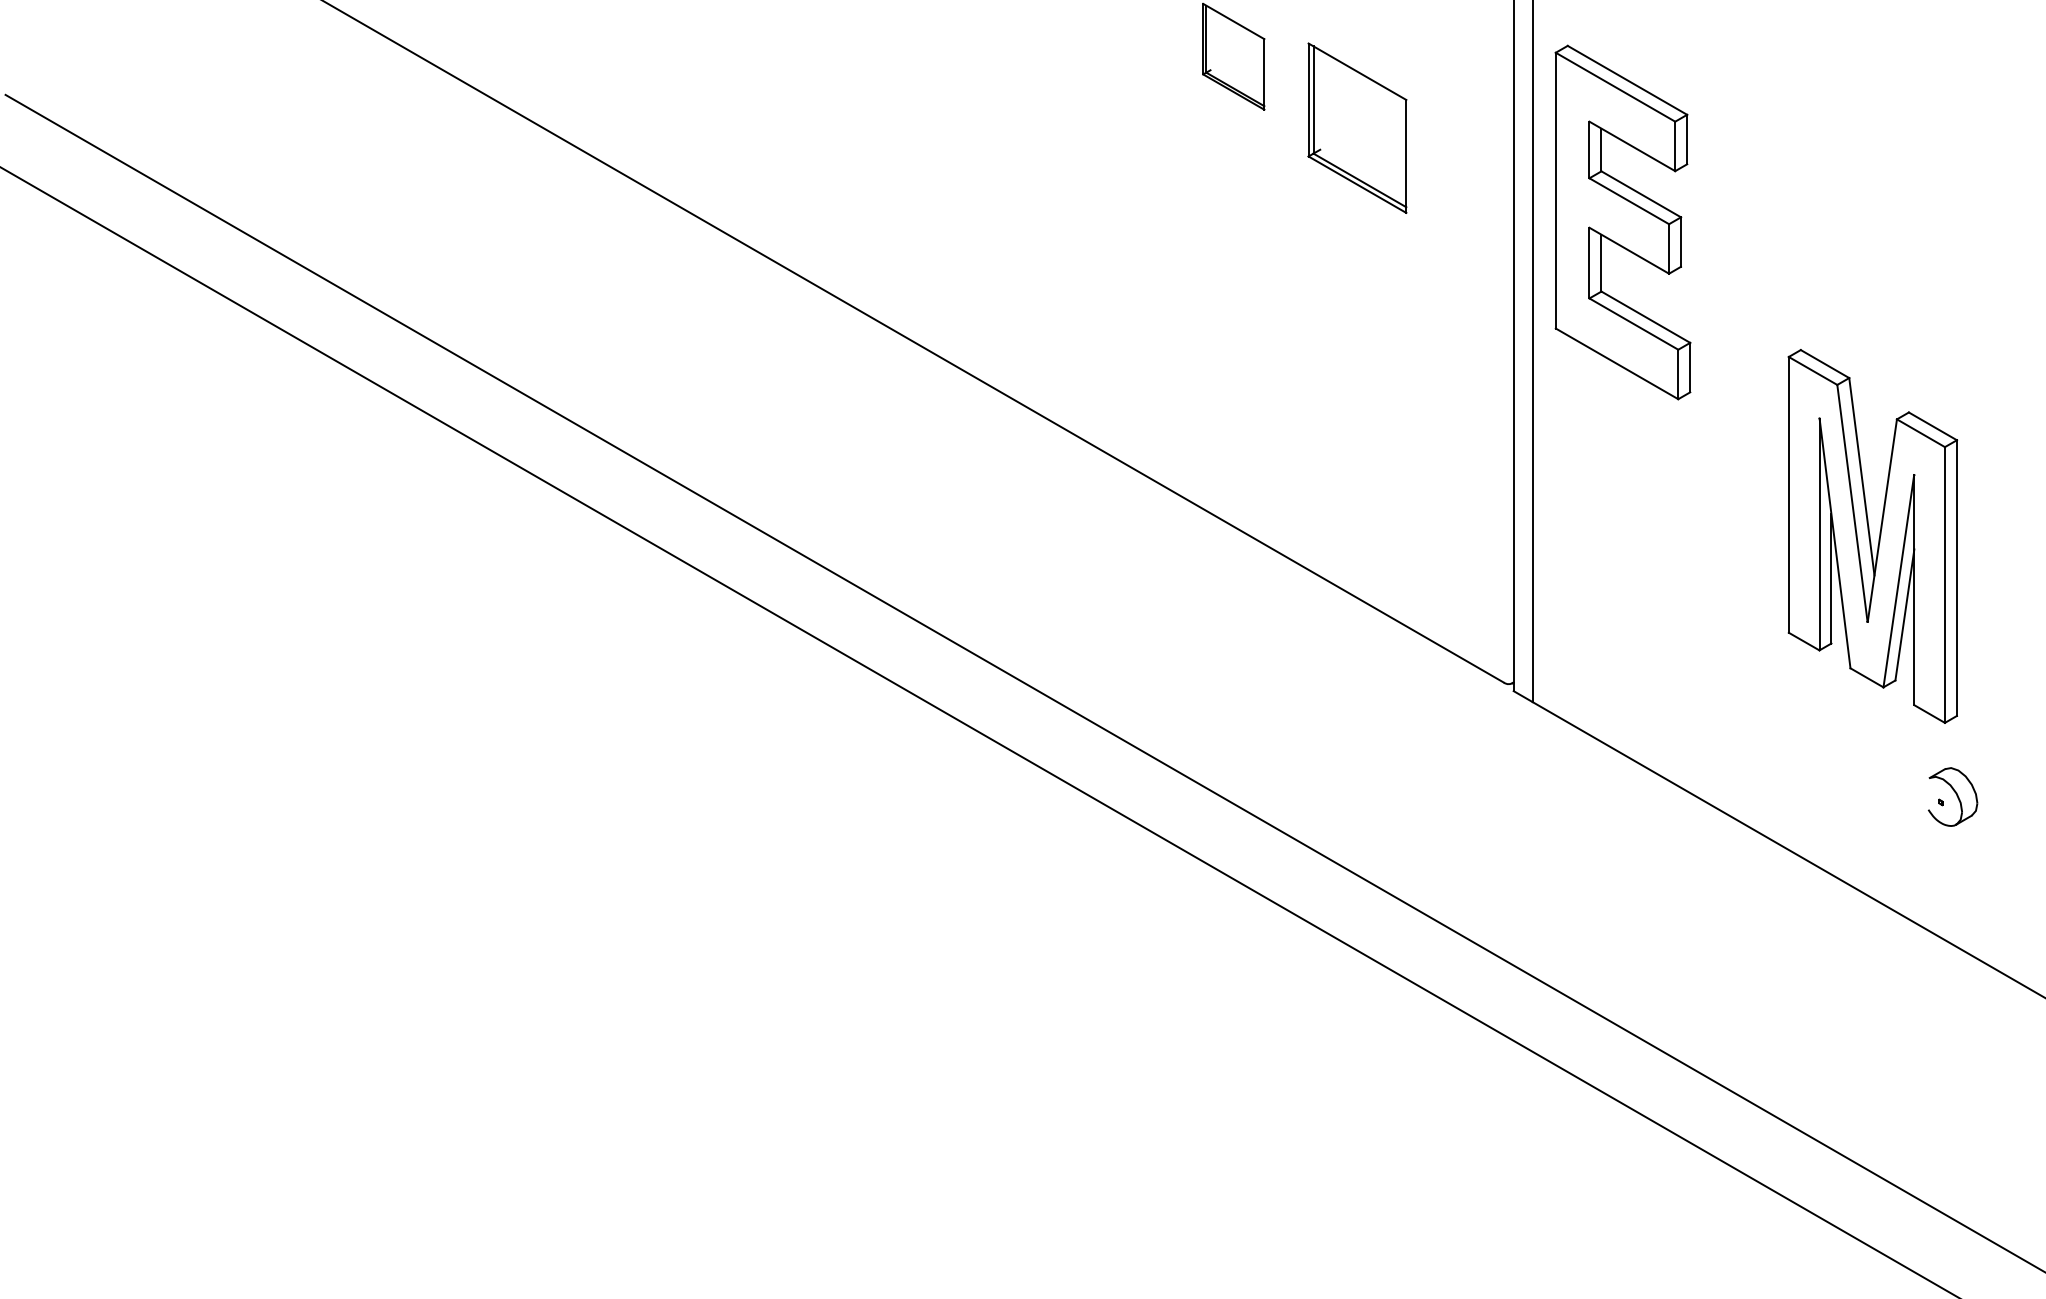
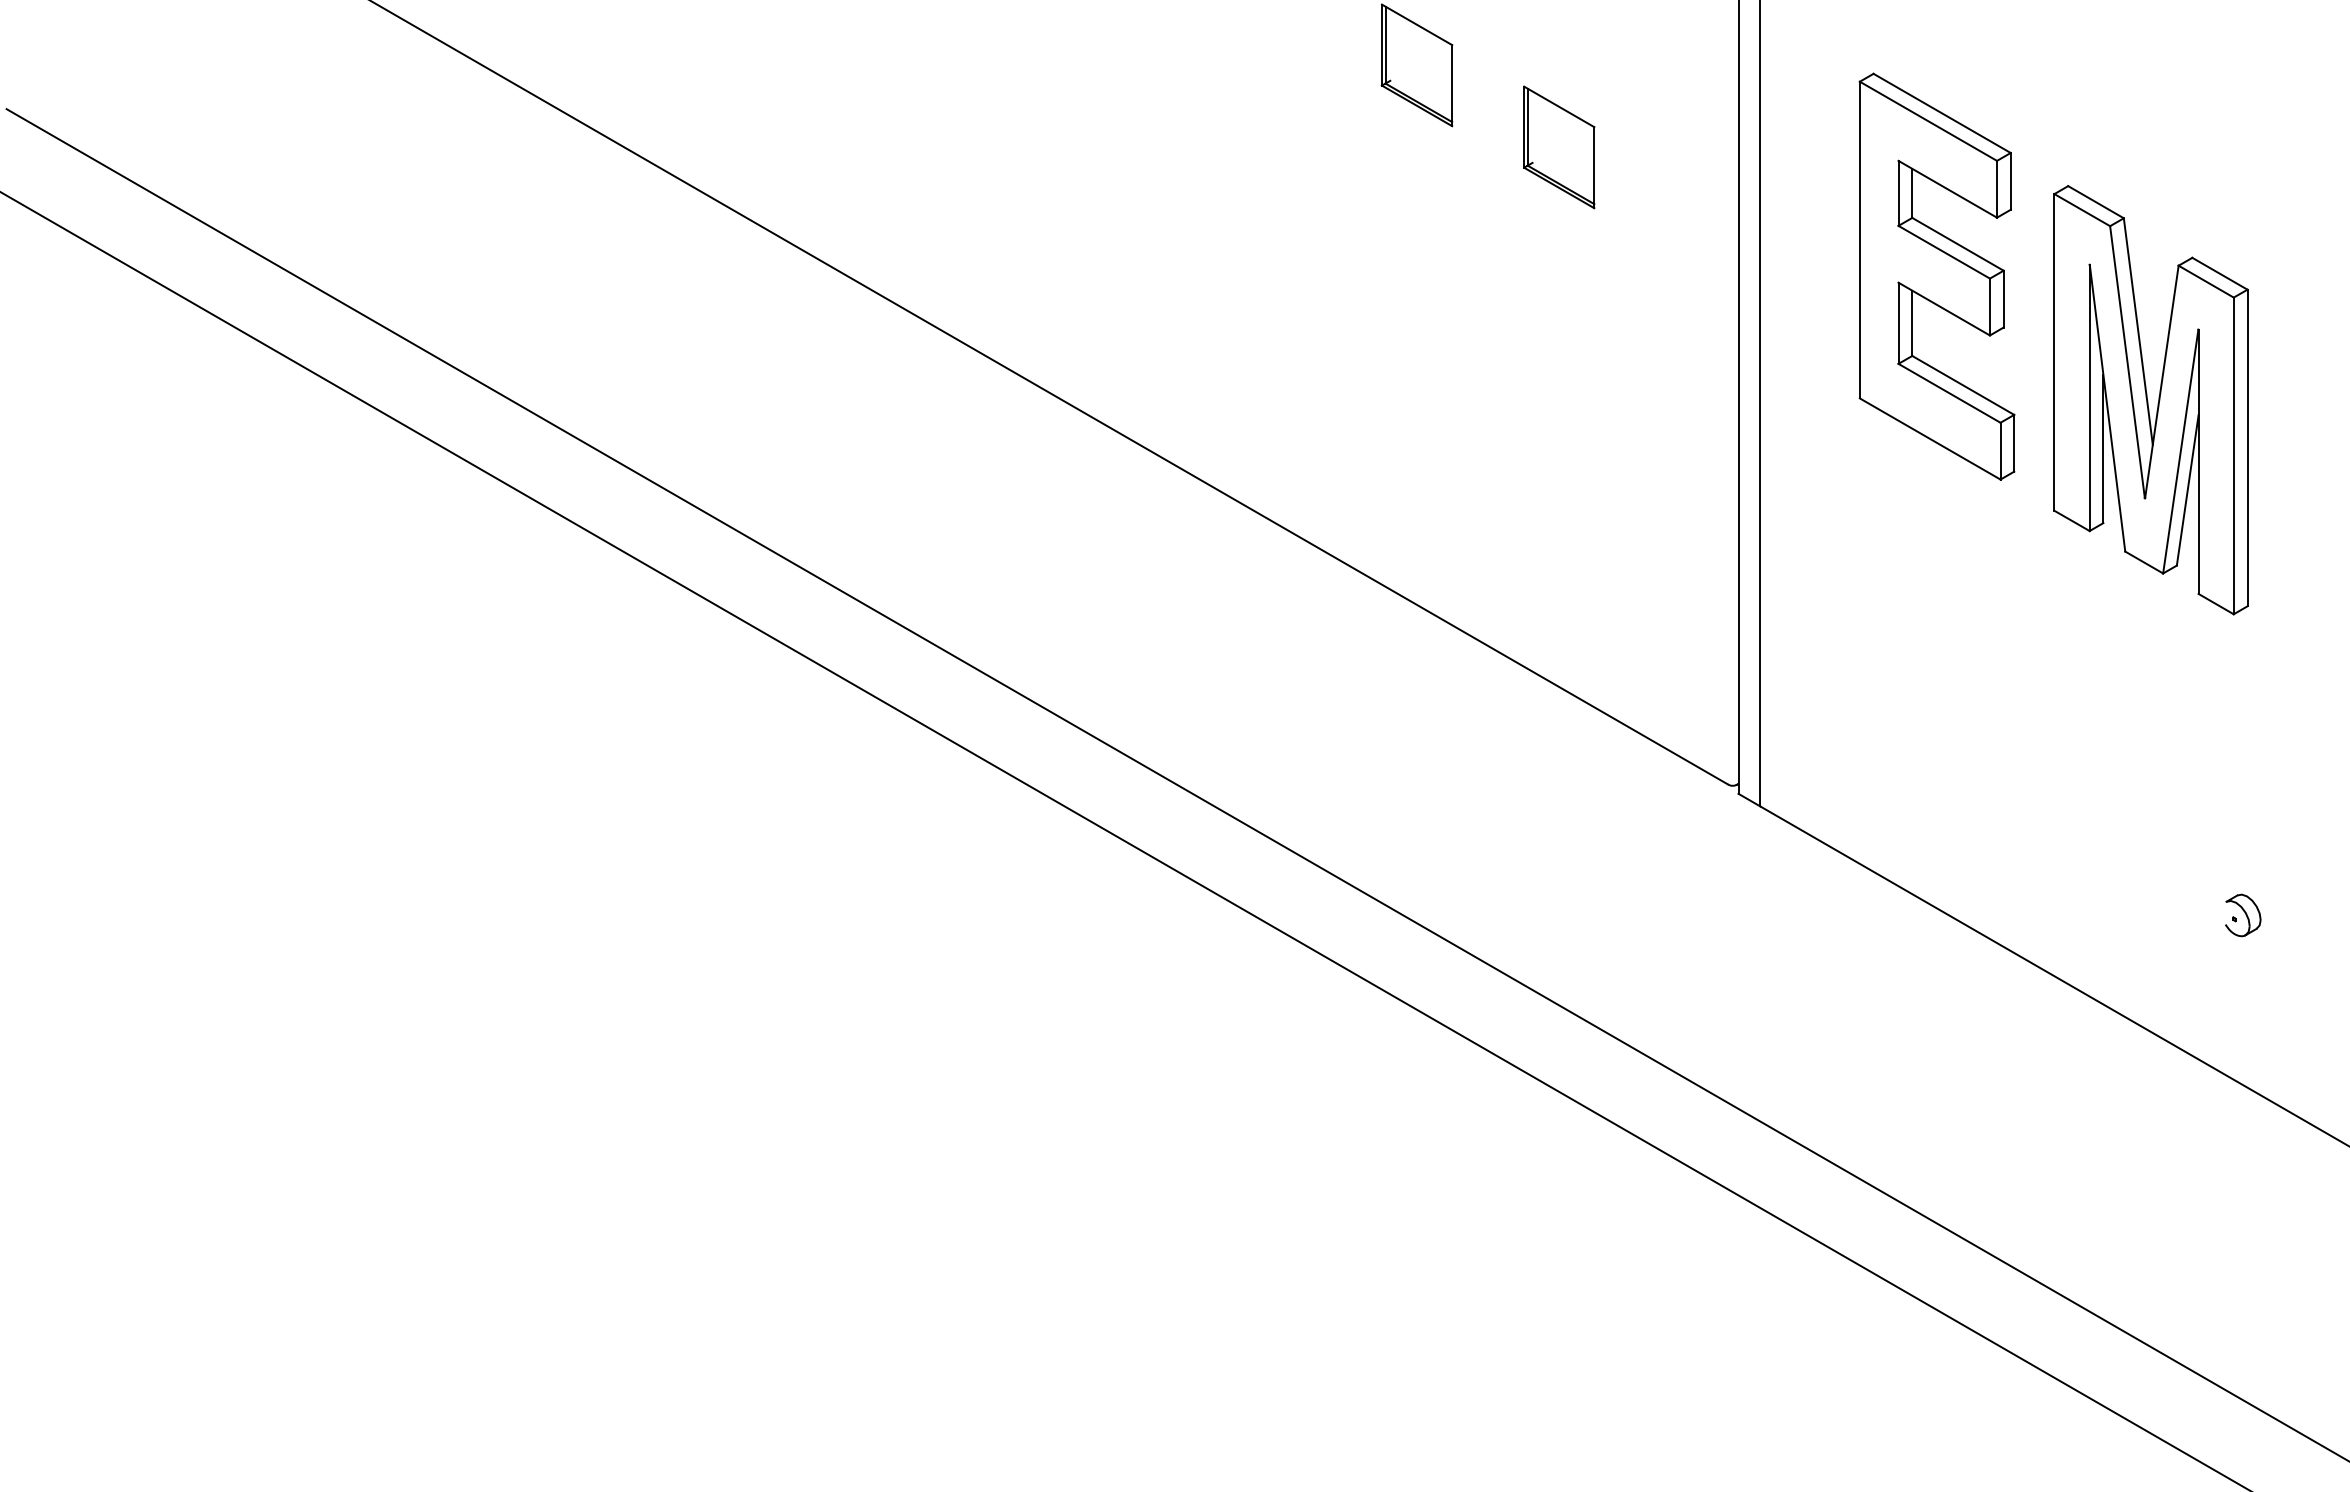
part: (1357, 128) -> (1559, 147), size x0.62
part: (1622, 222) -> (1936, 276), moved
part: (1872, 536) -> (2150, 400), moved
part: (1953, 797) -> (2243, 915), size x0.62

